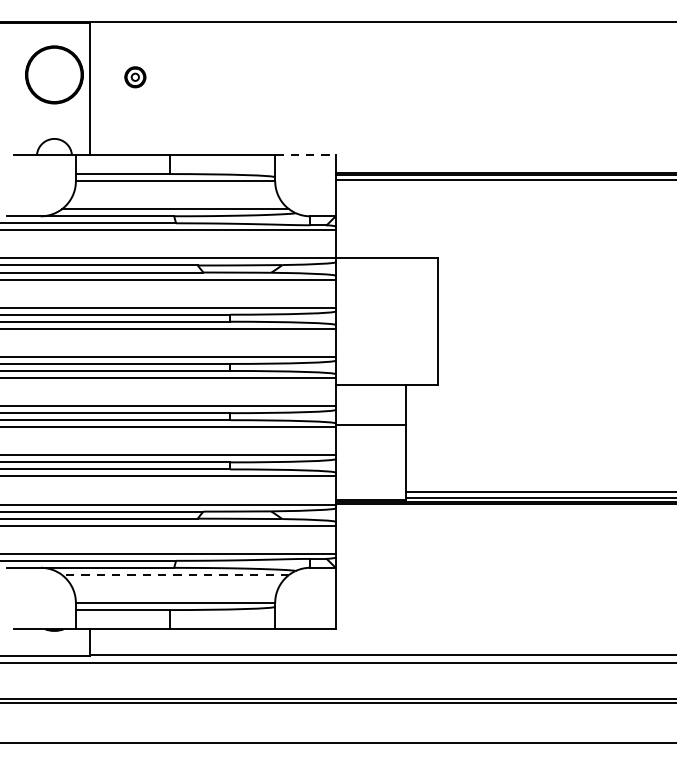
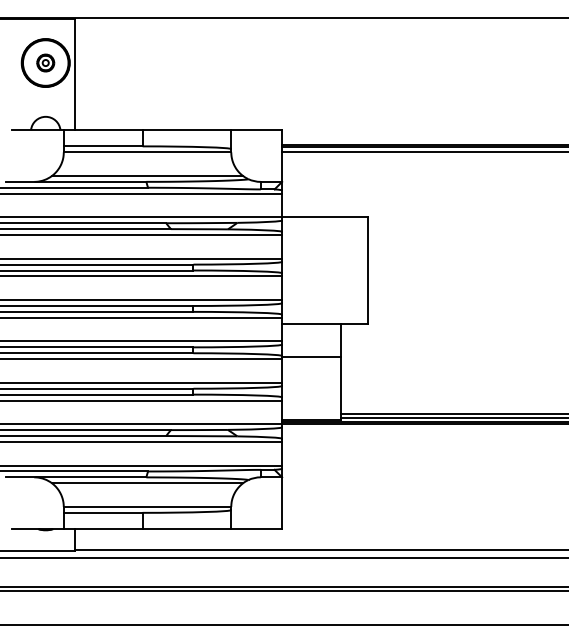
part: (135, 76) -> (45, 62), moved
line: (306, 155) -> (257, 130), dashed -> solid
line: (175, 575) -> (147, 483), dashed -> solid

